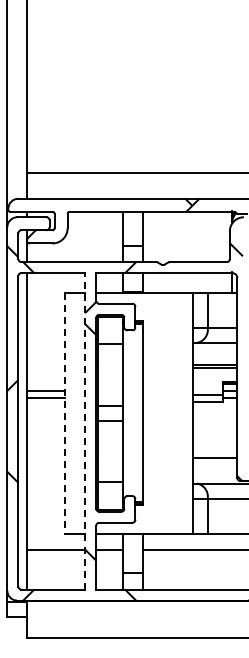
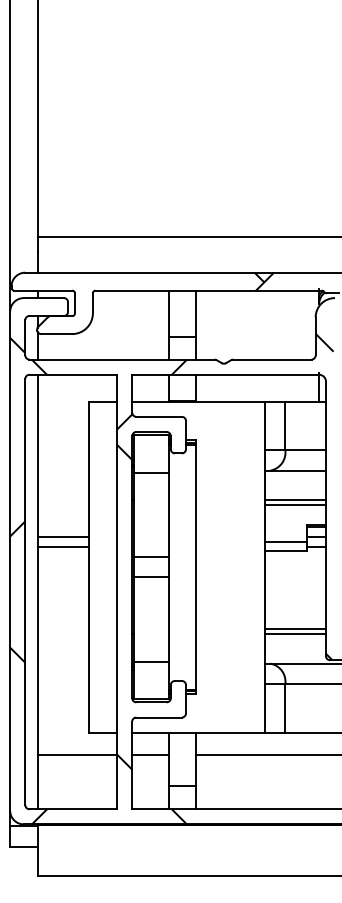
line: (64, 413) -> (88, 567), dashed -> solid
line: (85, 430) -> (117, 590), dashed -> solid
line: (215, 461) -> (295, 633), added

